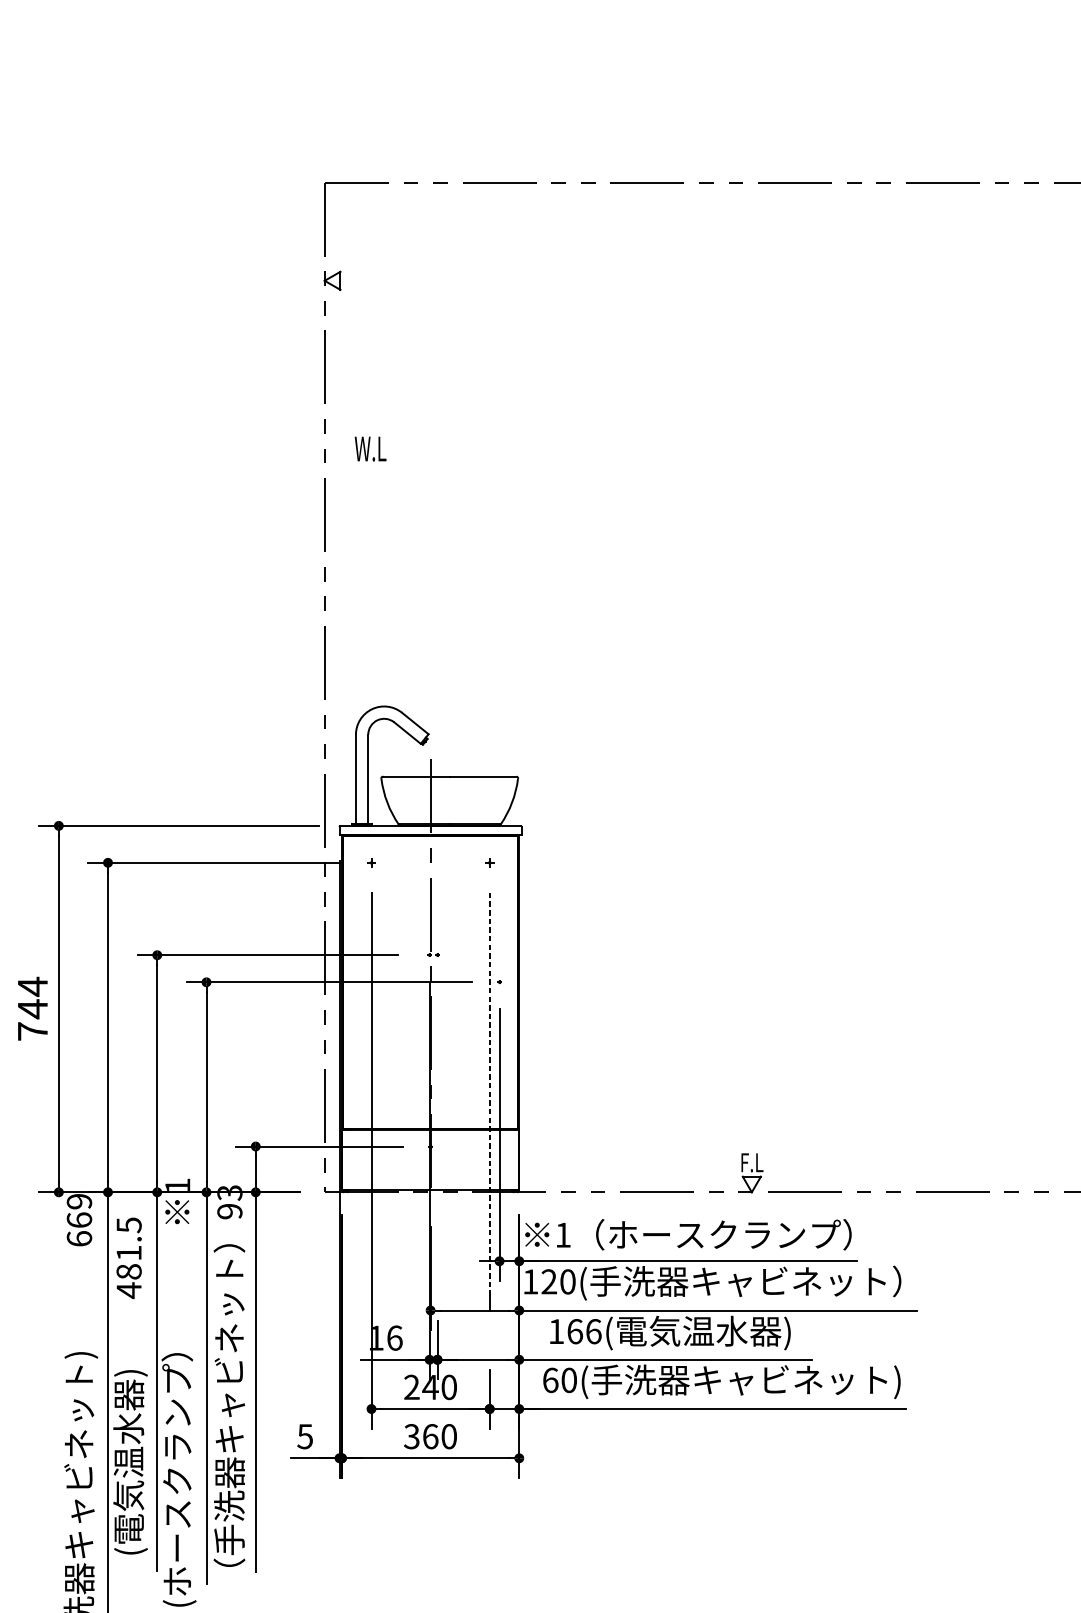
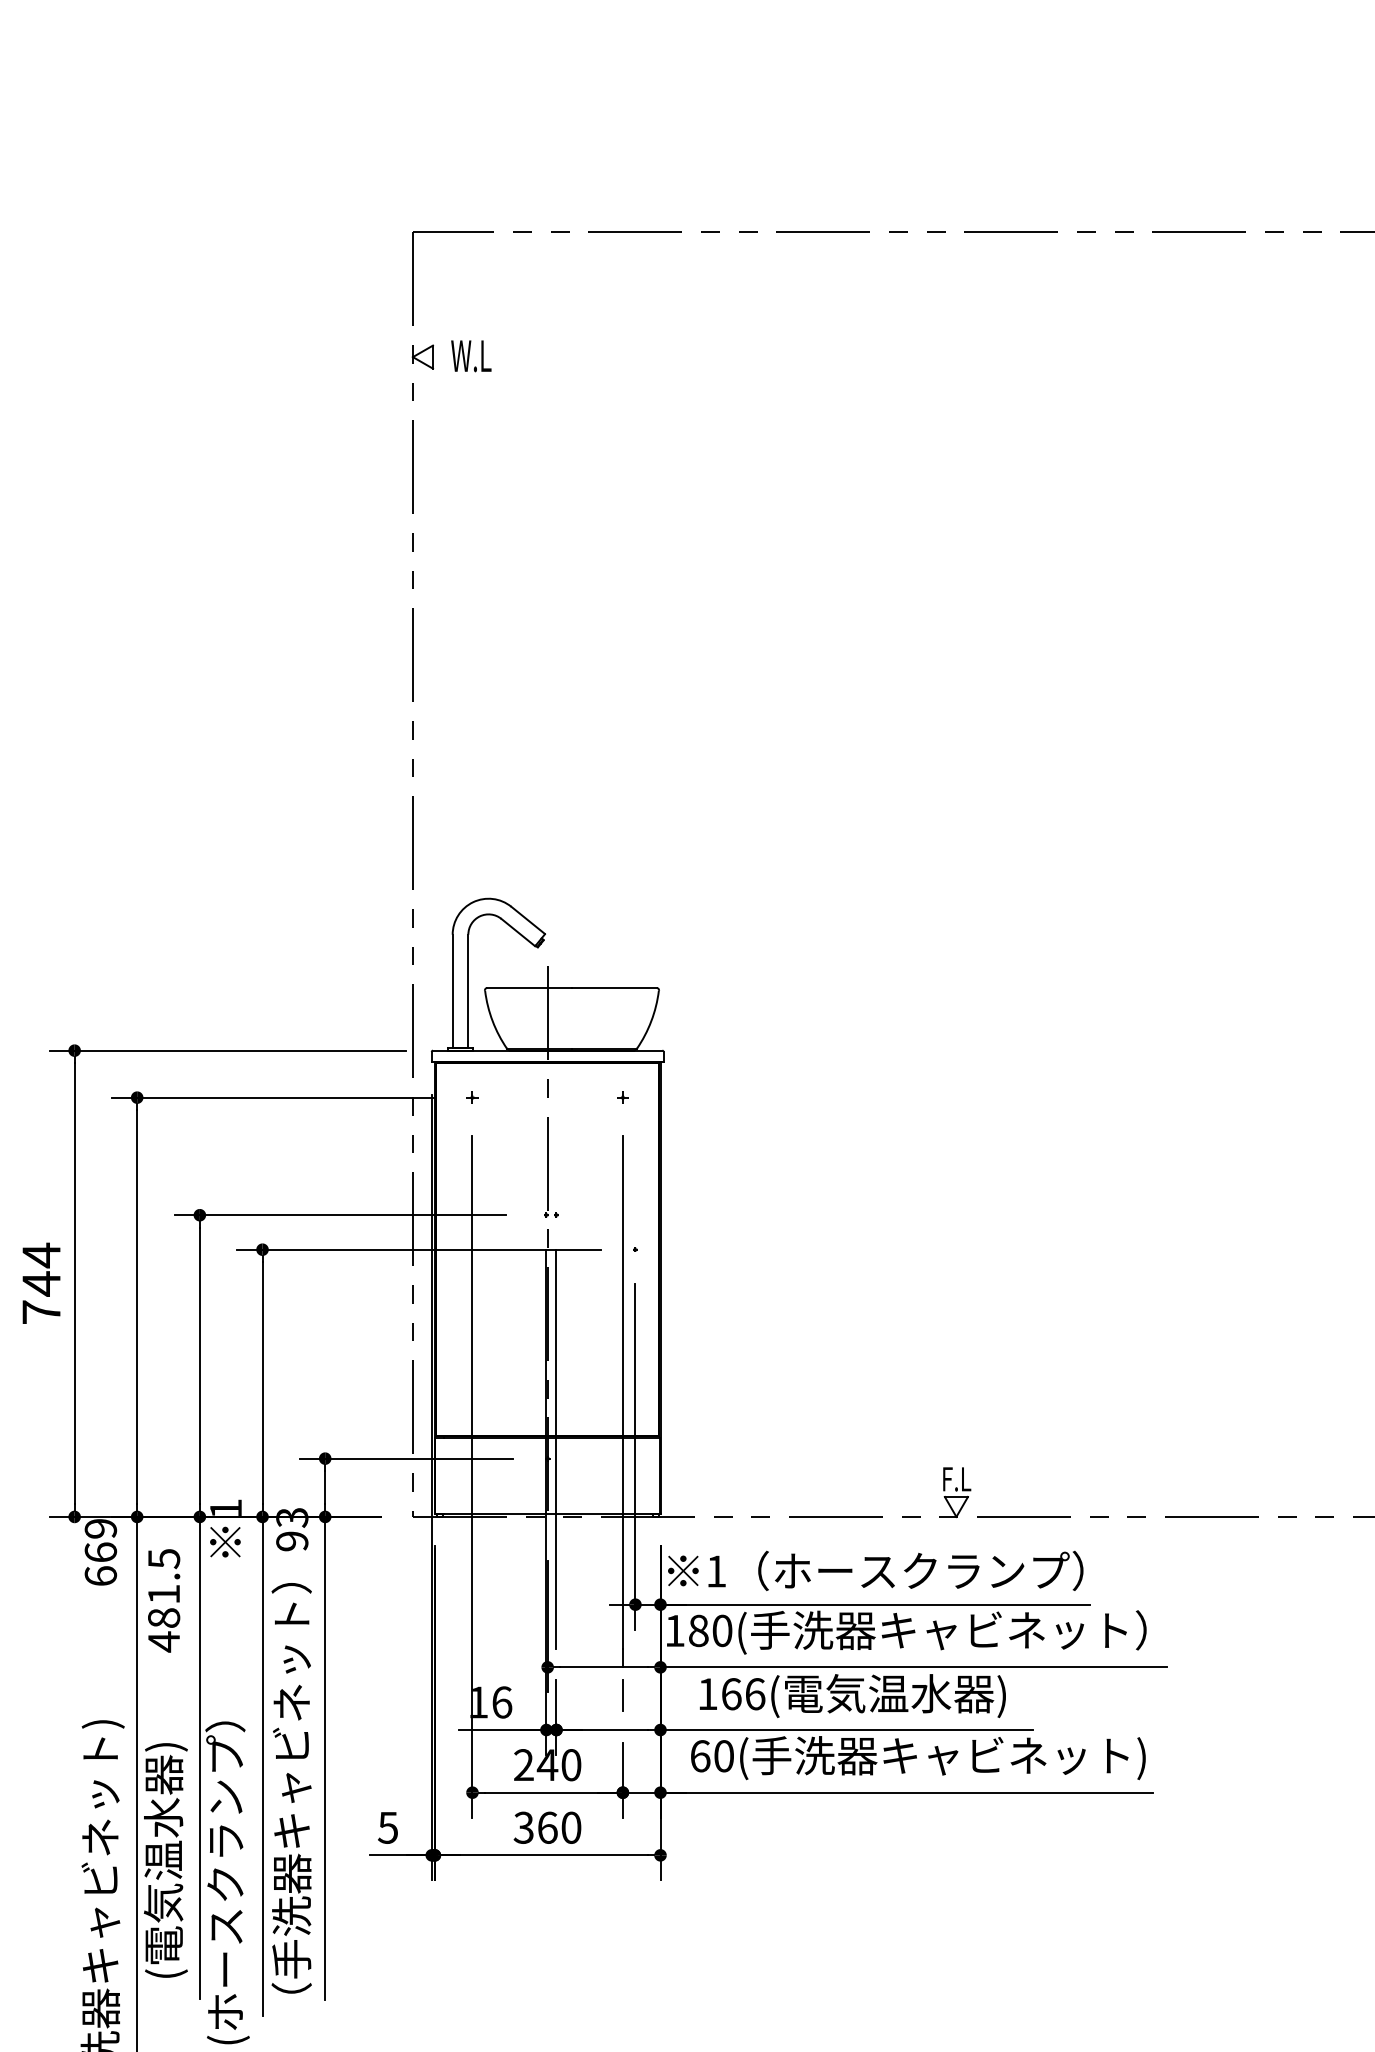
text: (370, 449) -> (471, 356), moved
line: (489, 1094) -> (622, 1392), dashed -> solid
line: (437, 1138) -> (556, 1448), added
text: (549, 1281) -> (698, 1630), 120( -> 180(
line: (489, 1332) -> (622, 1695), added

